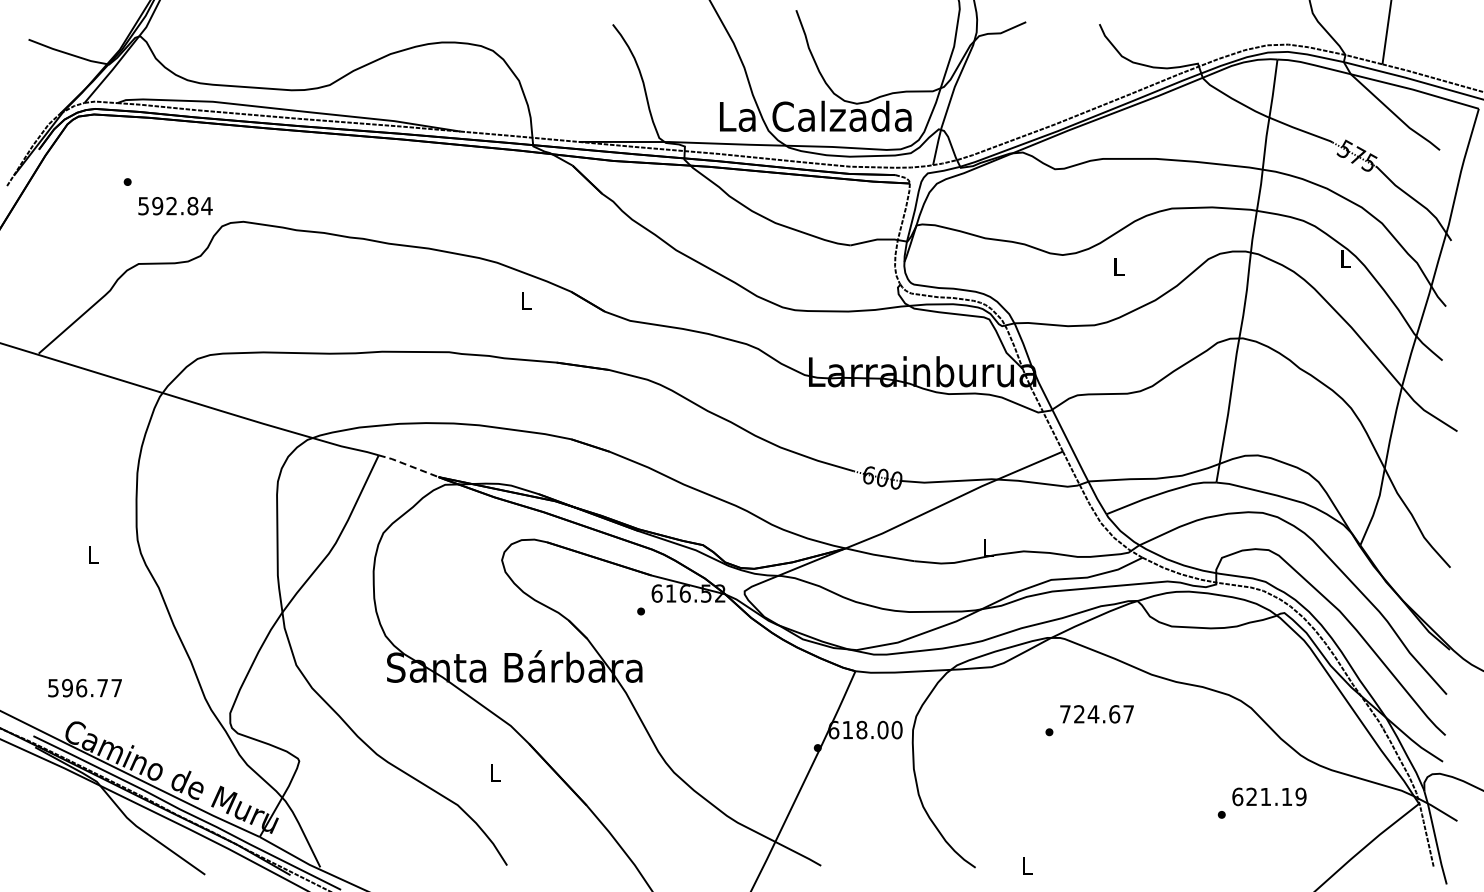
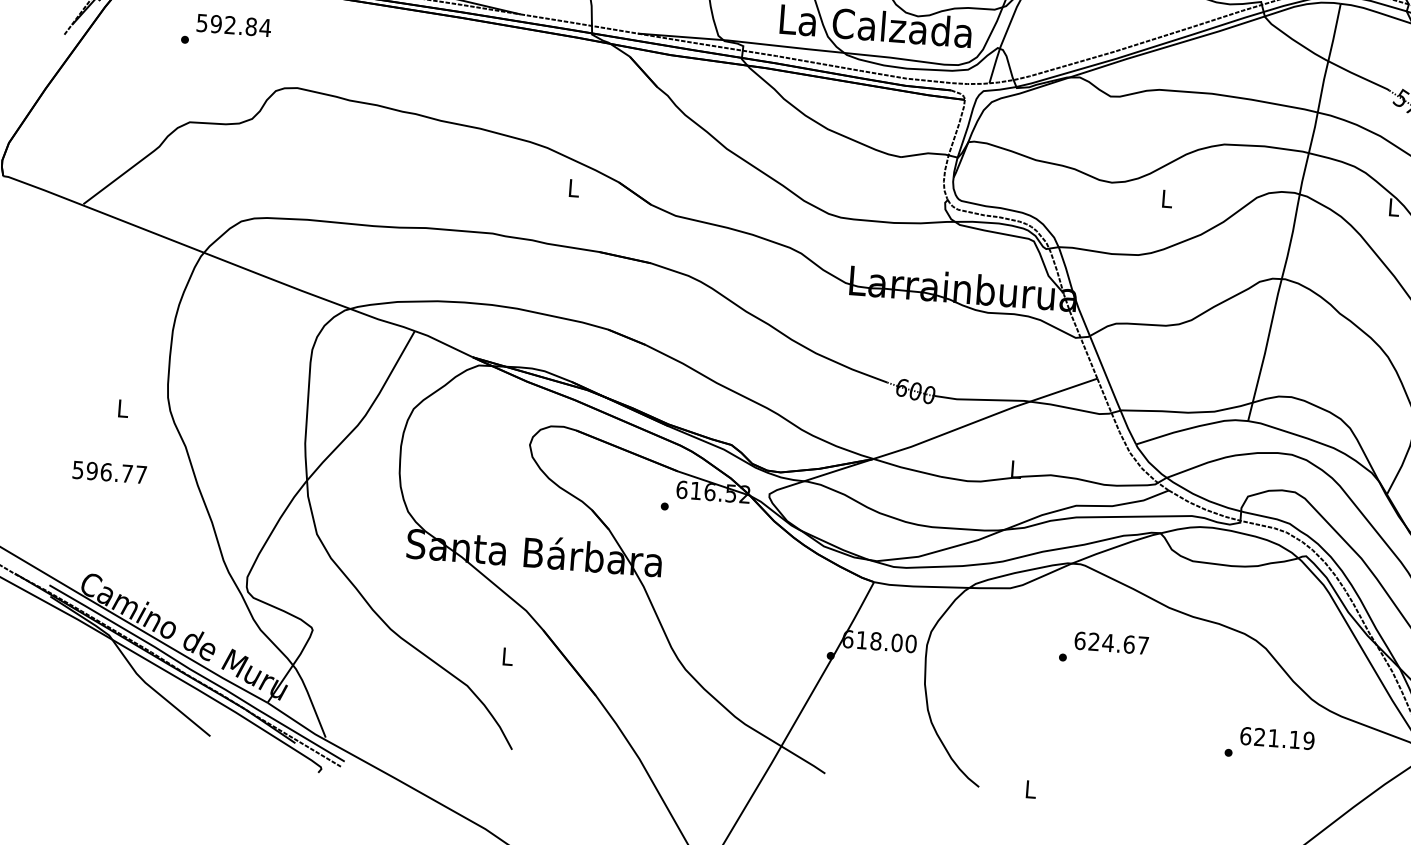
text: (175, 206) -> (233, 25), moved
line: (408, 465) -> (443, 343), dashed -> solid
text: (84, 688) -> (109, 472), moved
text: (1065, 714) -> (1080, 641), 724.67 -> 624.67

